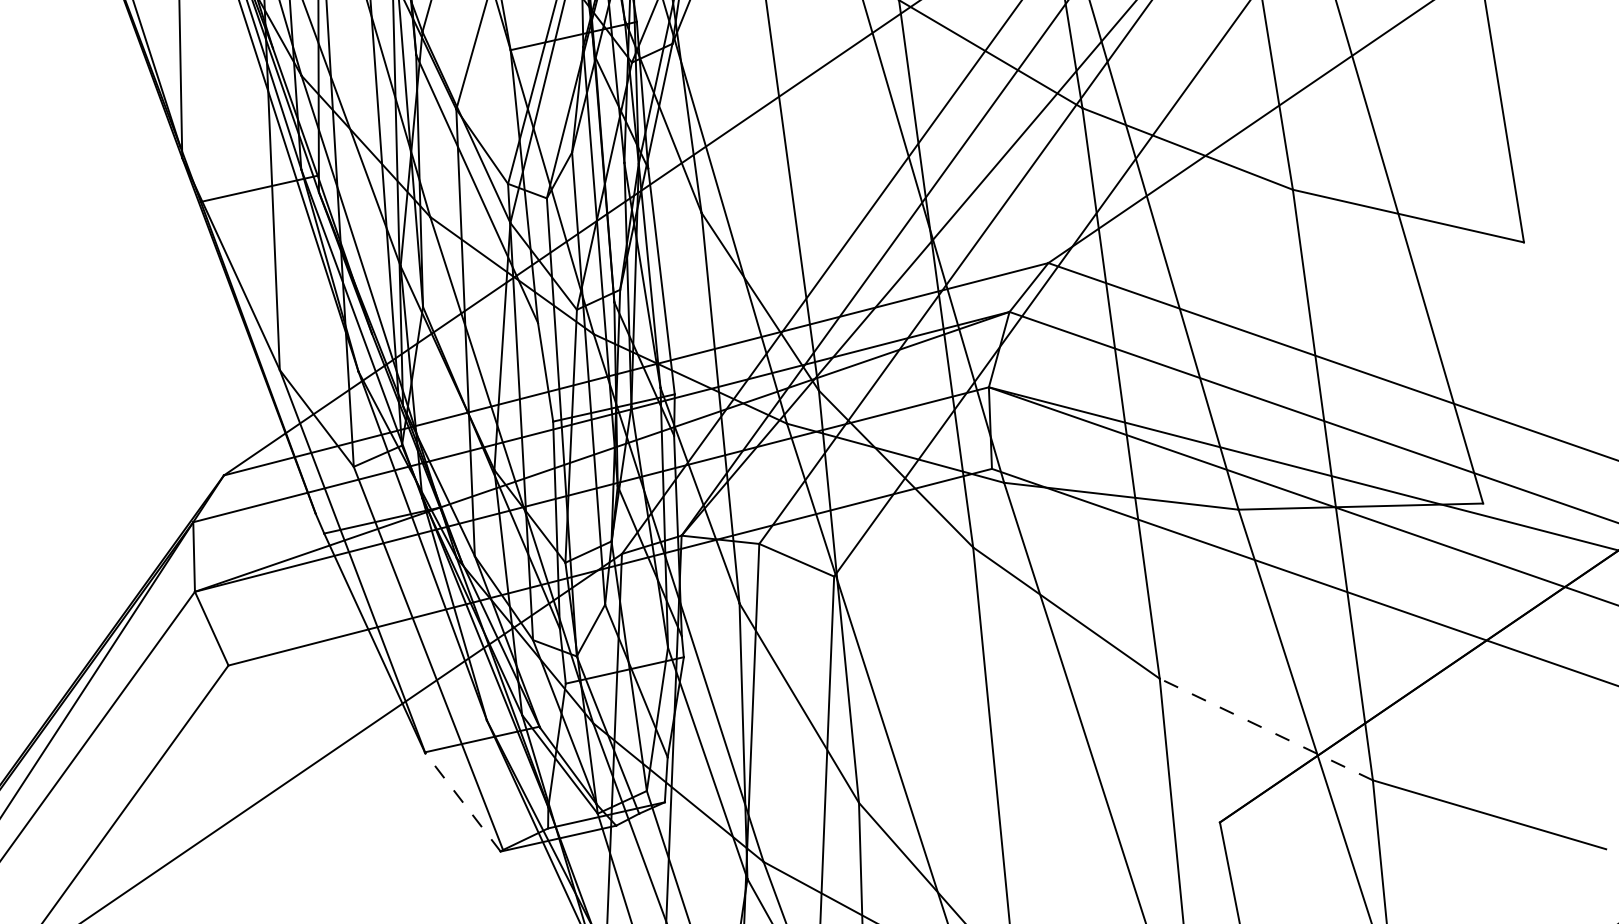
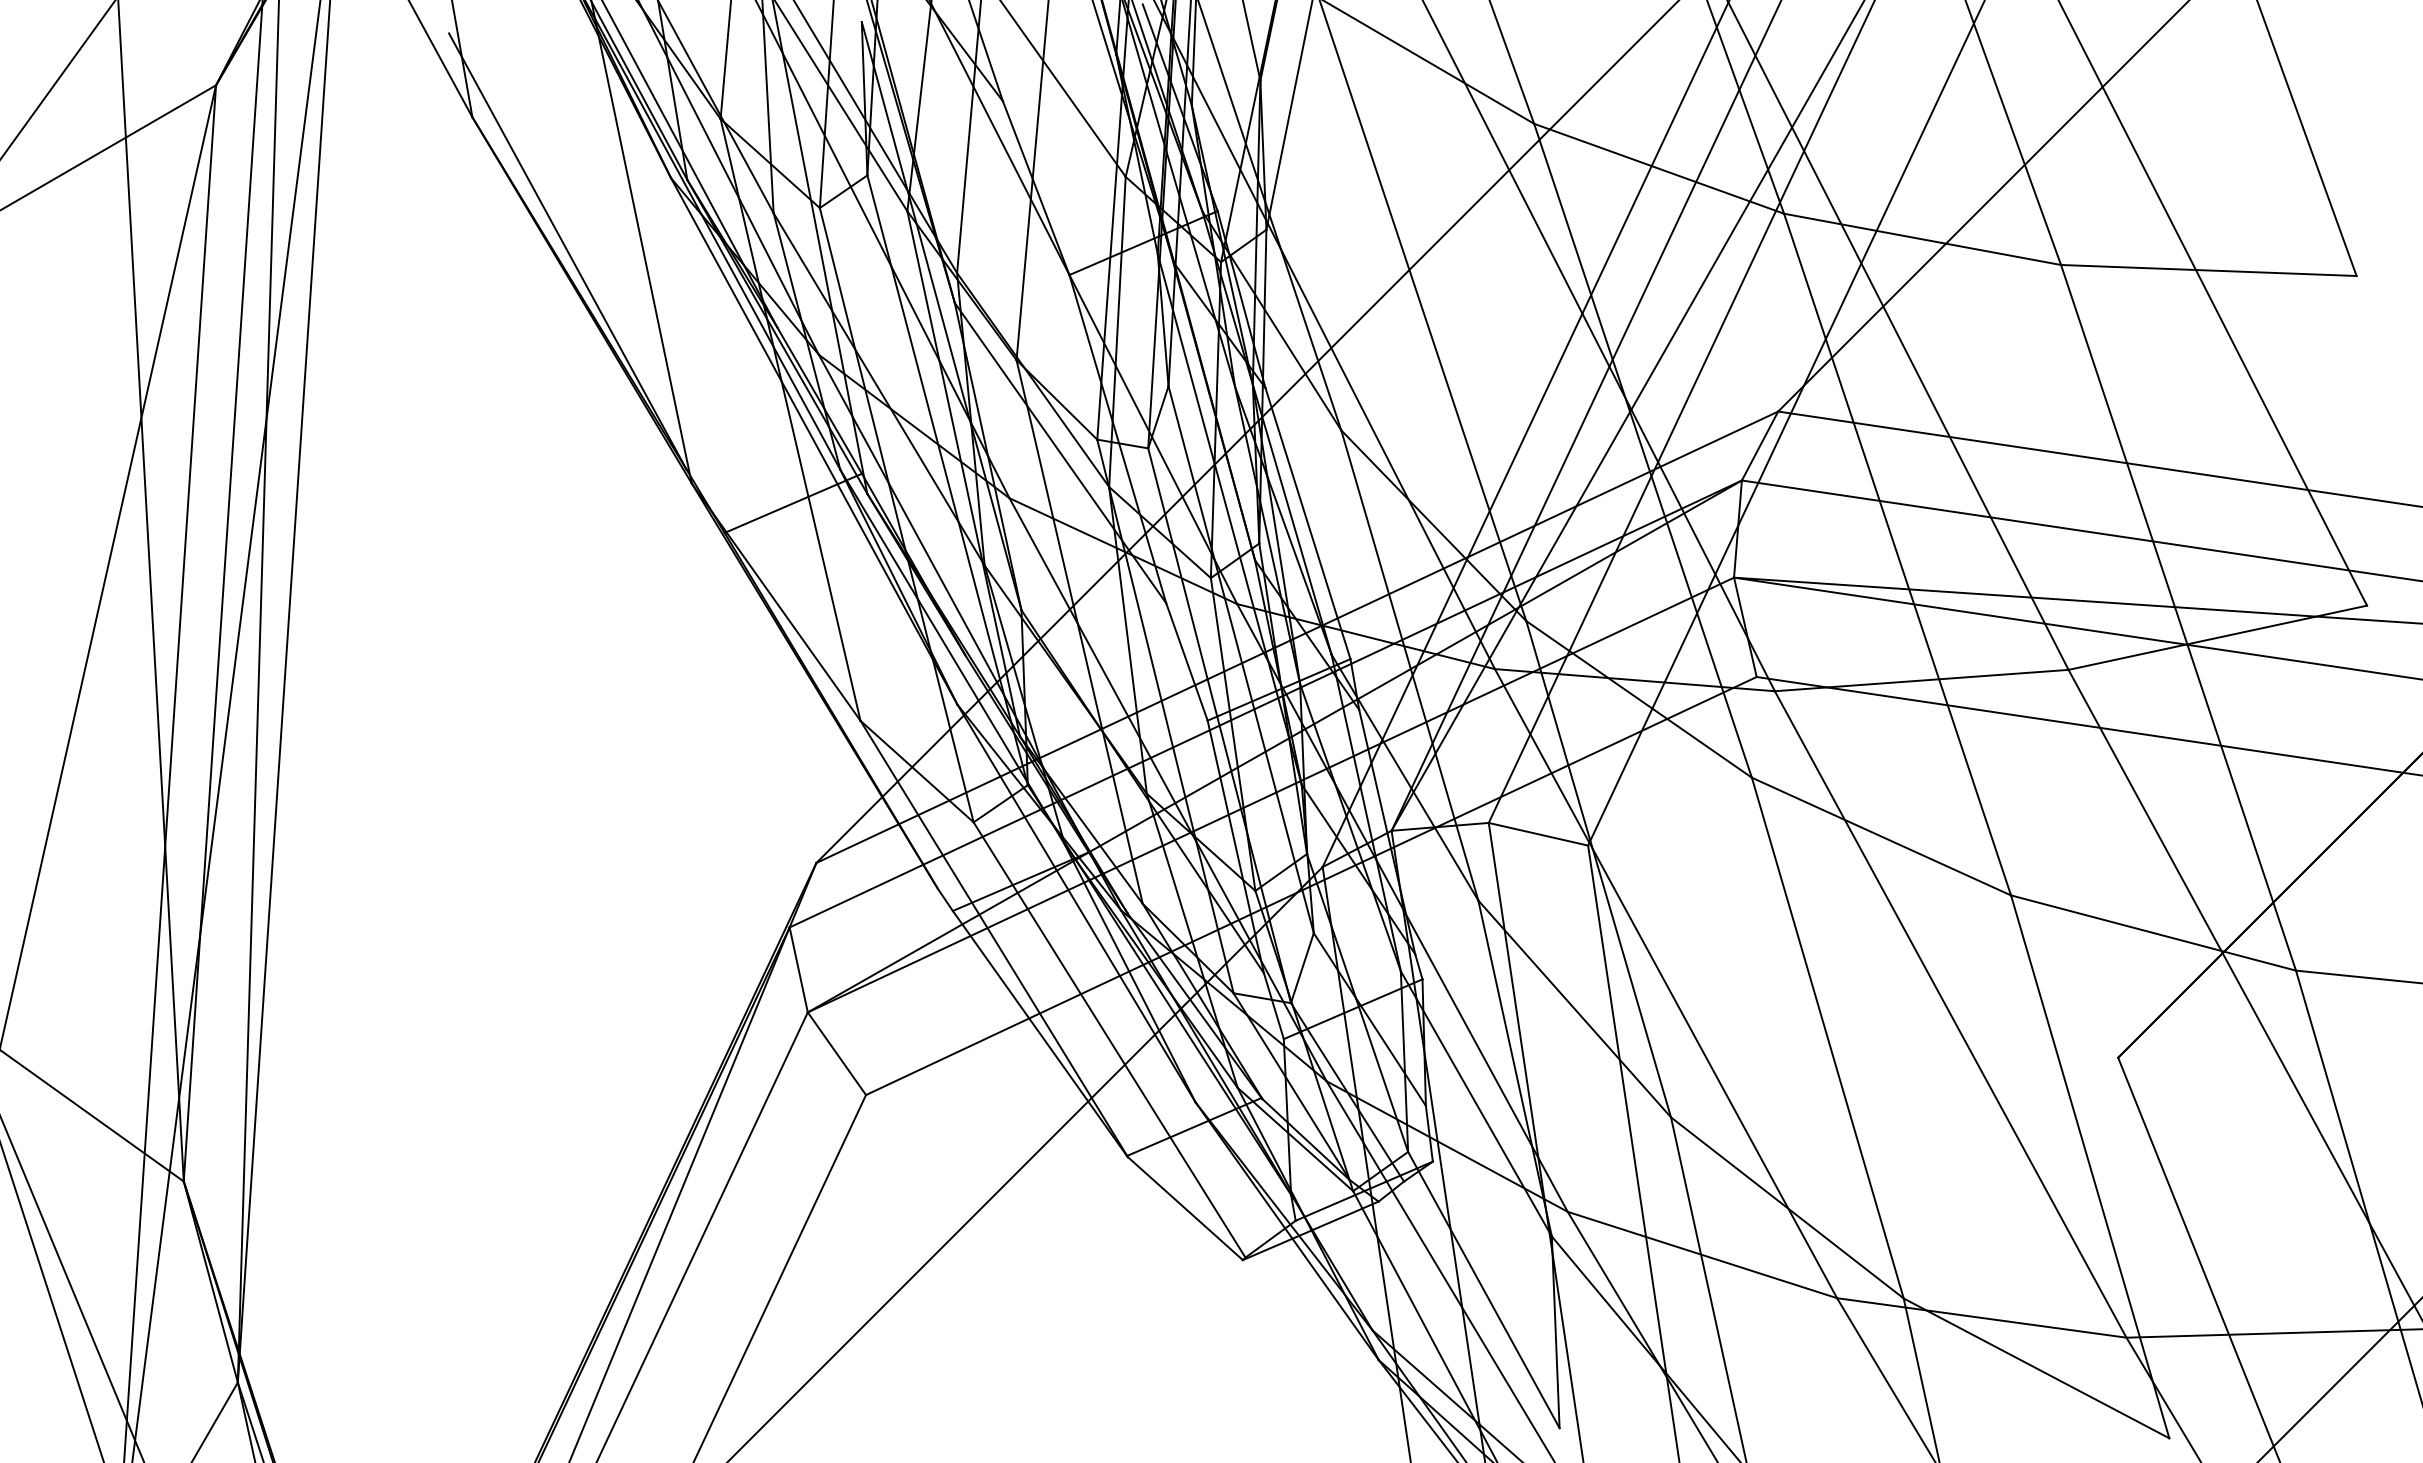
line: (1266, 729) -> (2153, 932), dashed -> solid
line: (463, 802) -> (1185, 1208), dashed -> solid

